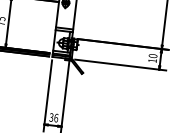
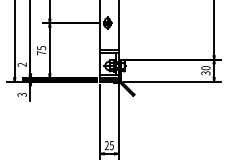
text: (152, 61) -> (205, 73), 10 -> 30
text: (53, 117) -> (108, 145), 36 -> 25

